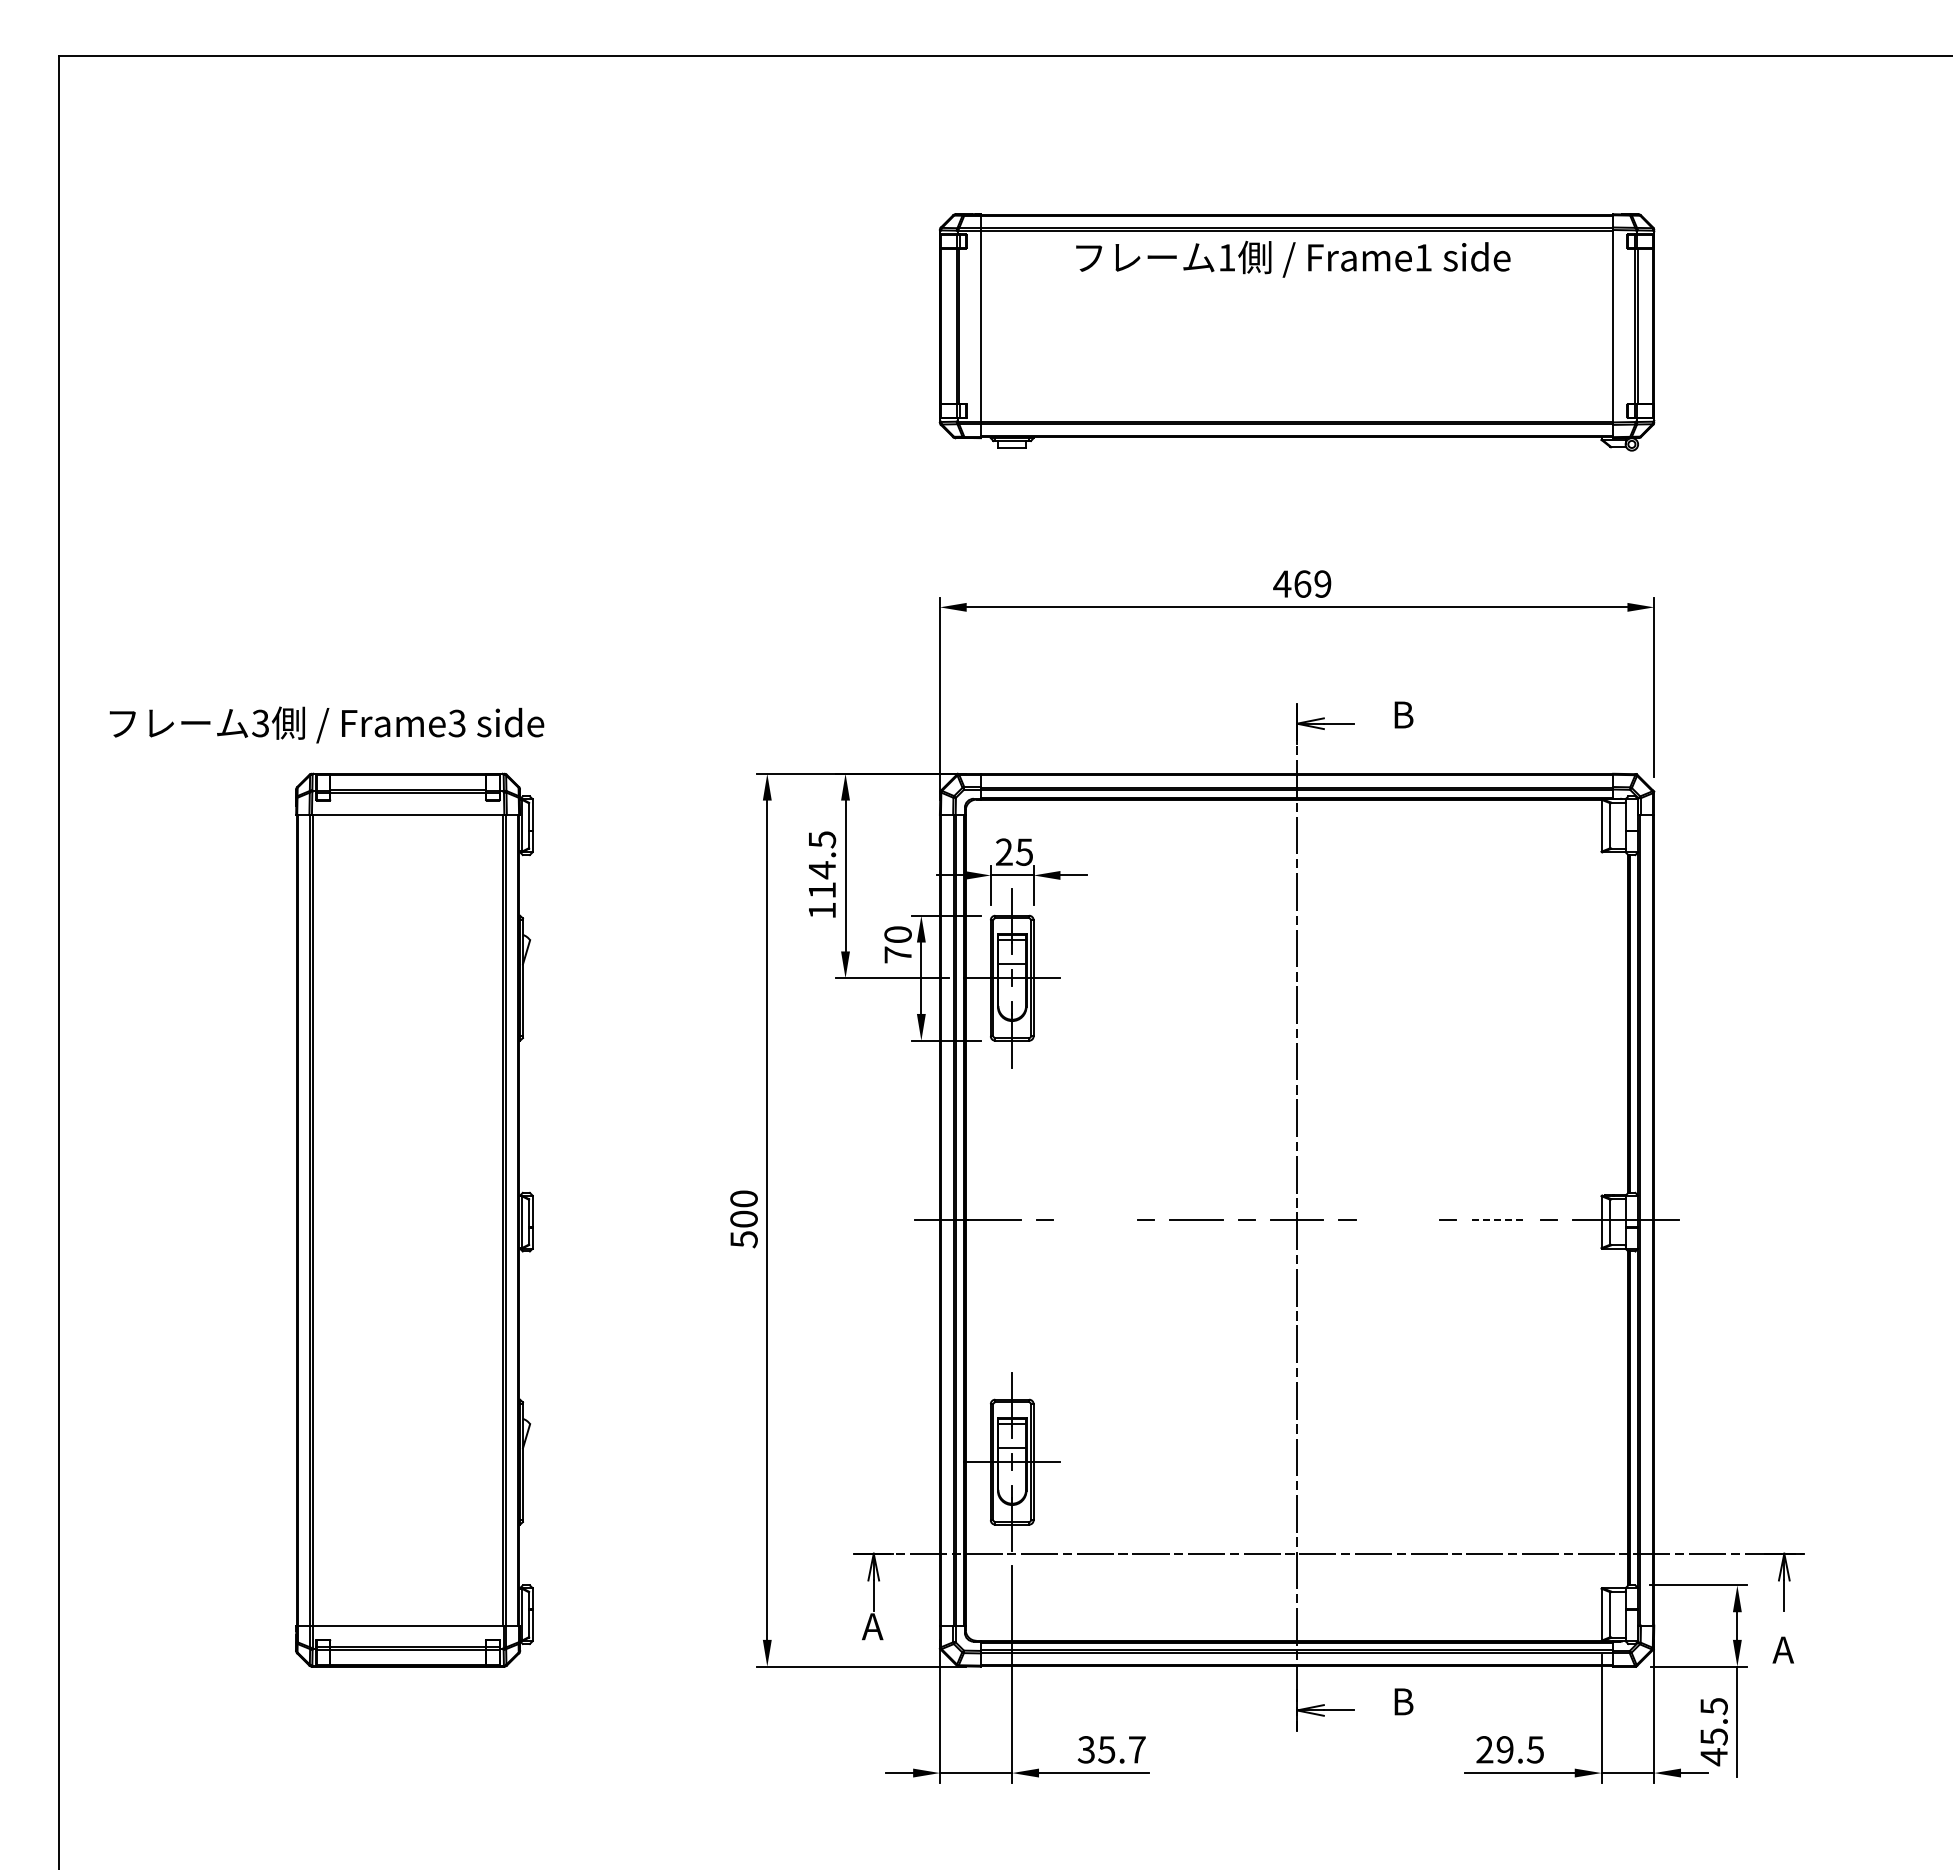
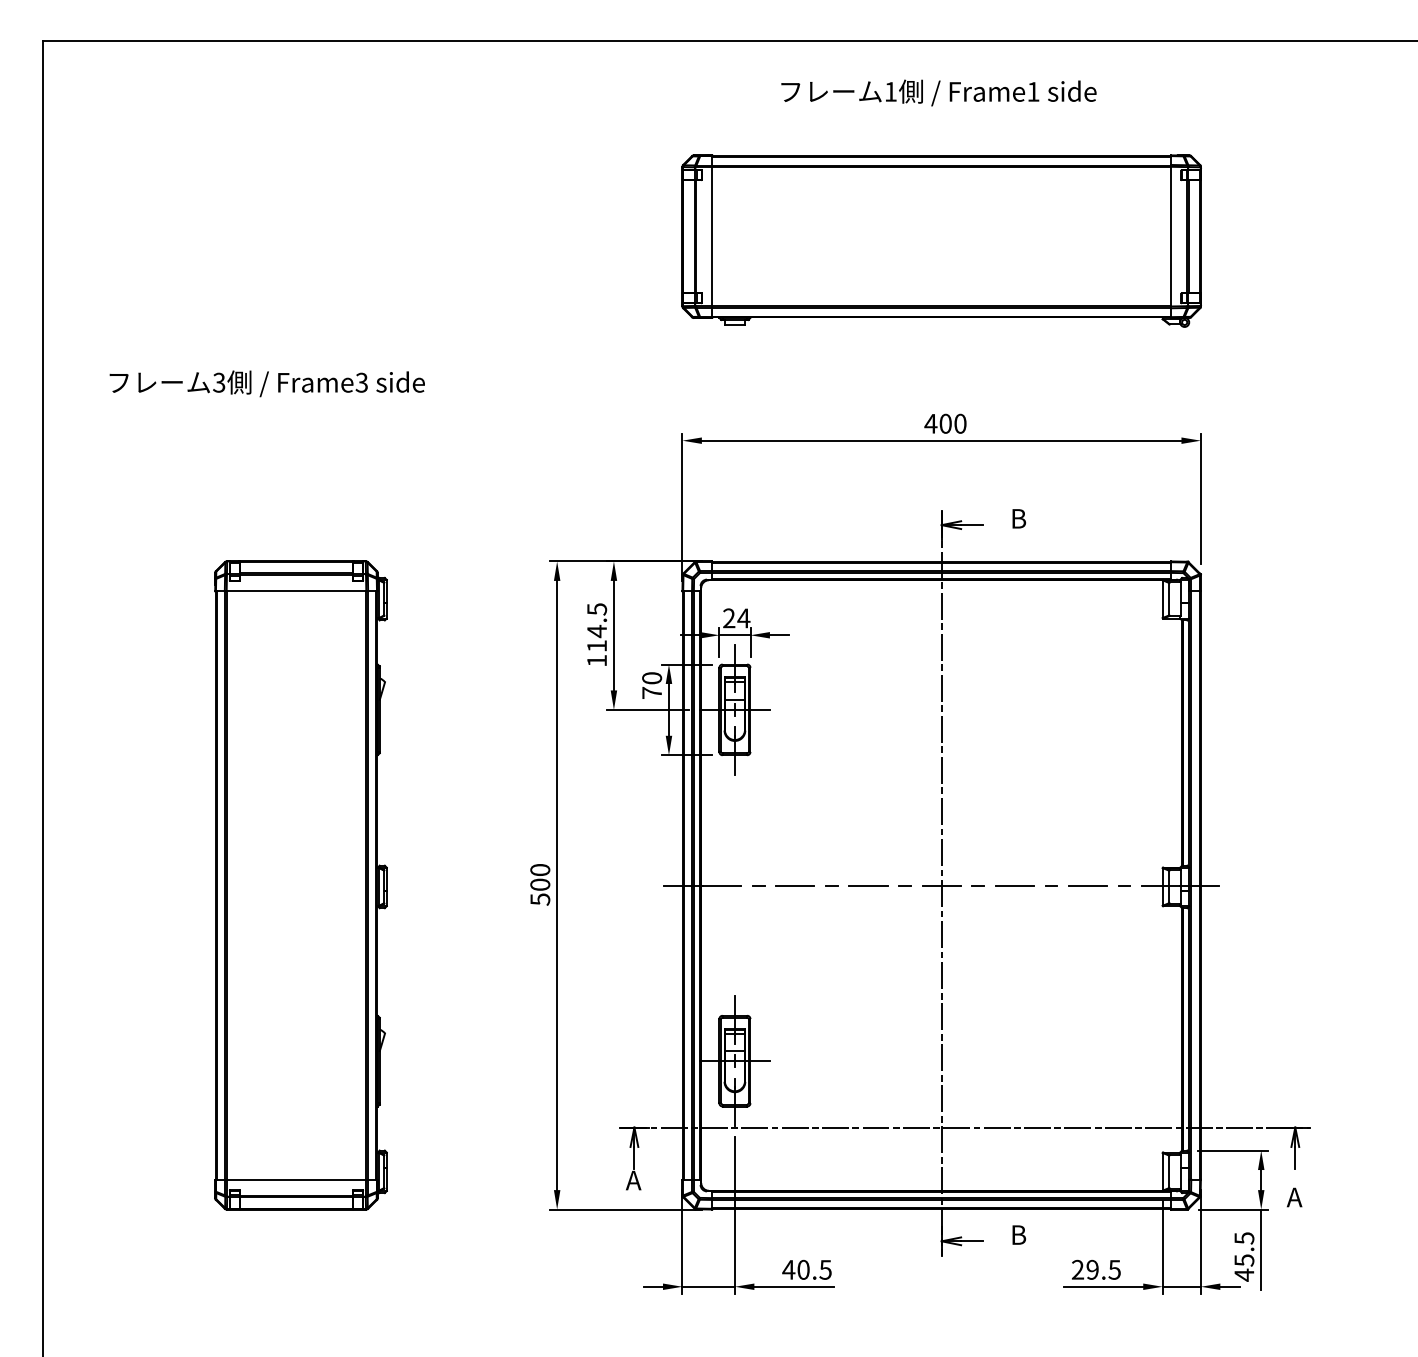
text: (1293, 258) -> (939, 92), moved
text: (1312, 583) -> (952, 423), 469 -> 400
text: (326, 724) -> (266, 383), moved
text: (1024, 851) -> (743, 617), 25 -> 24
line: (1095, 1220) -> (795, 885), added
line: (1397, 1220) -> (1014, 885), added
line: (1499, 1220) -> (1088, 885), dashed -> solid
text: (1111, 1749) -> (806, 1269), 35.7 -> 40.5

